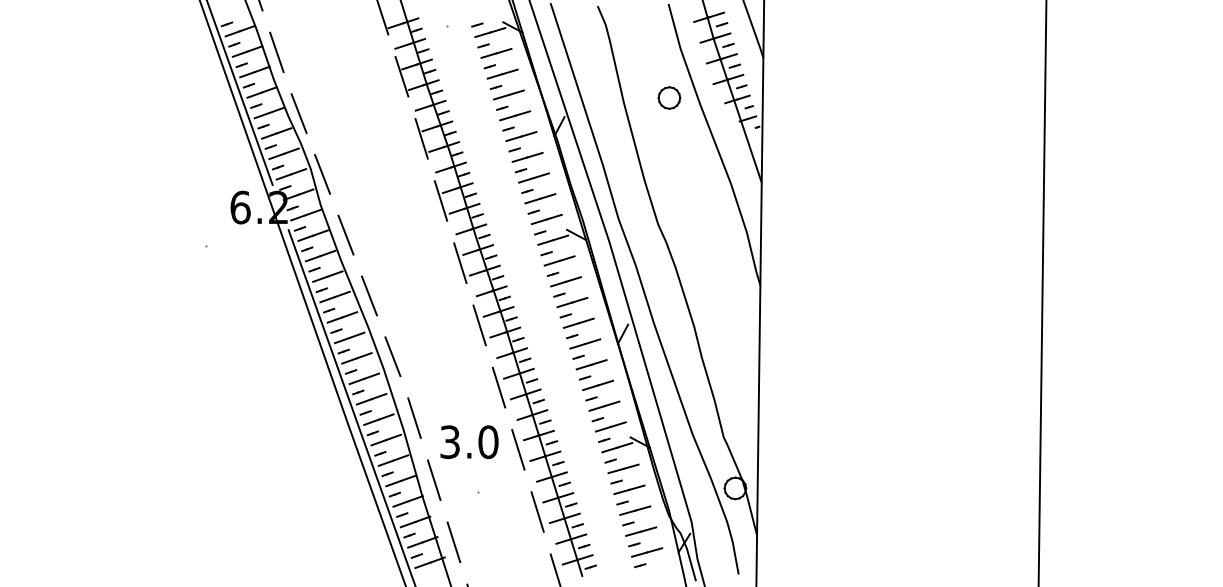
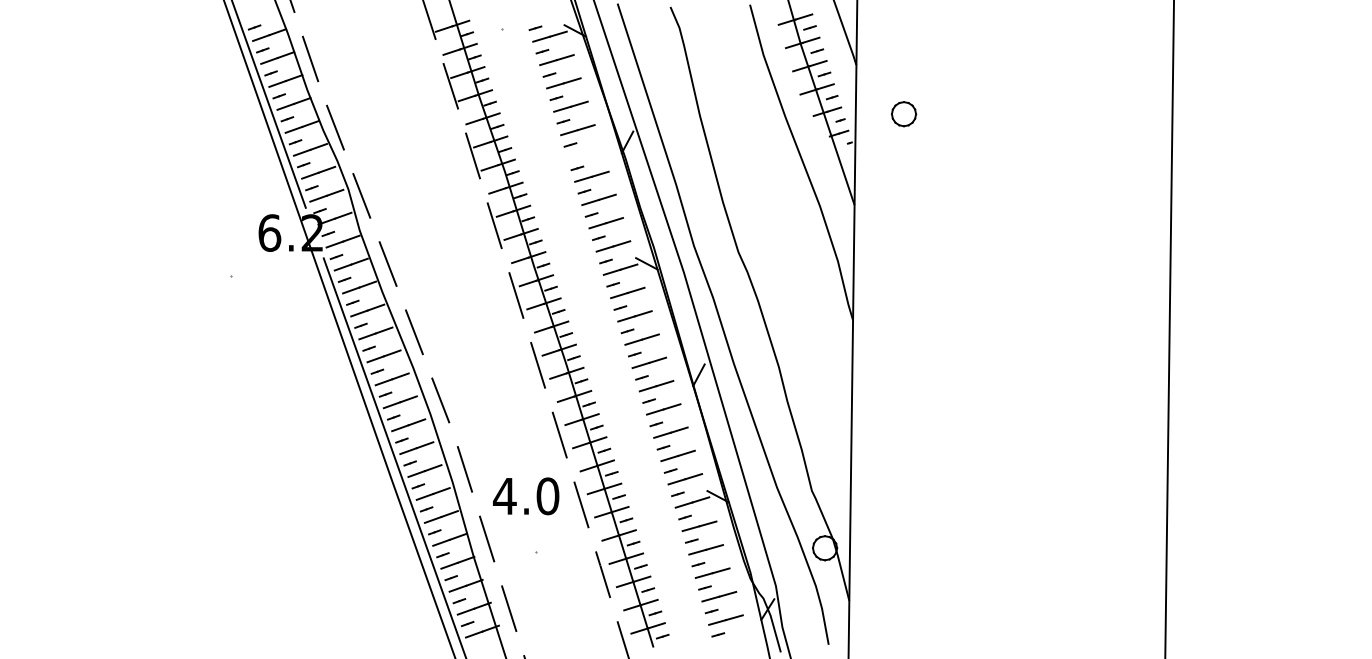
part: (669, 98) -> (904, 114), moved
line: (521, 136) -> (584, 153), removed
text: (449, 442) -> (504, 496), 3.0 -> 4.0

